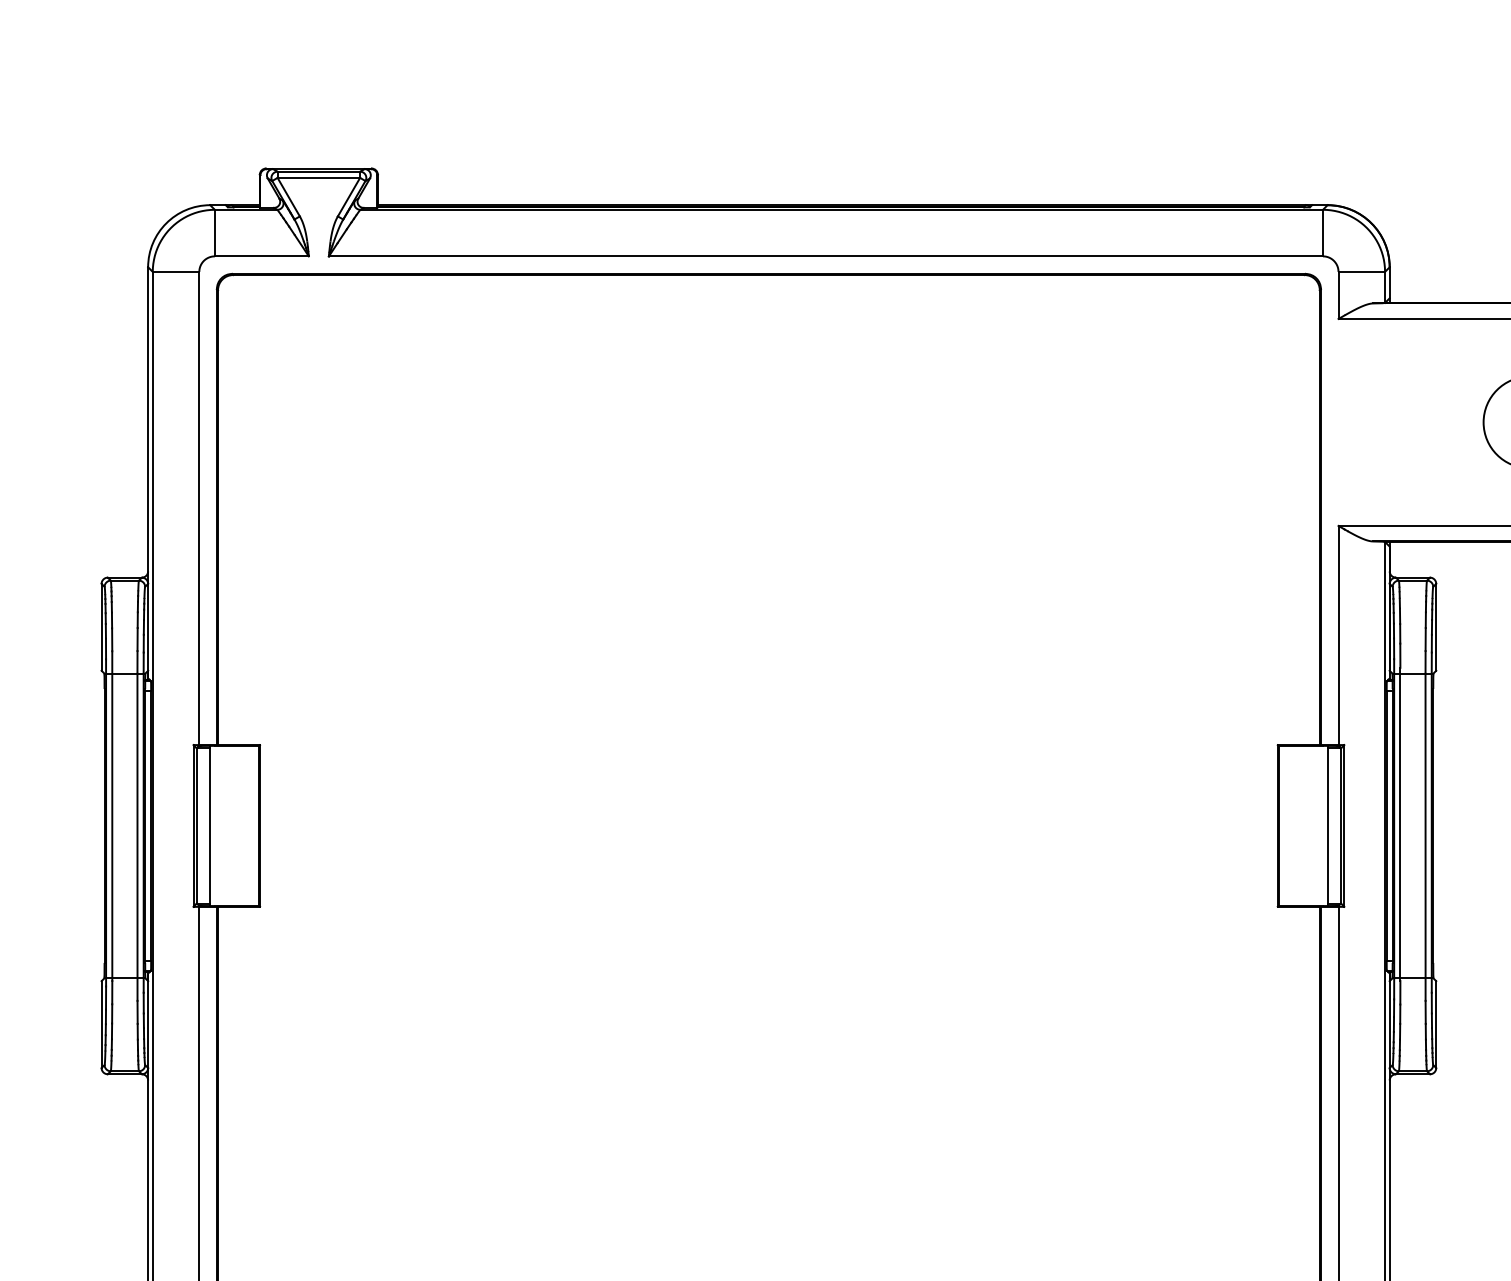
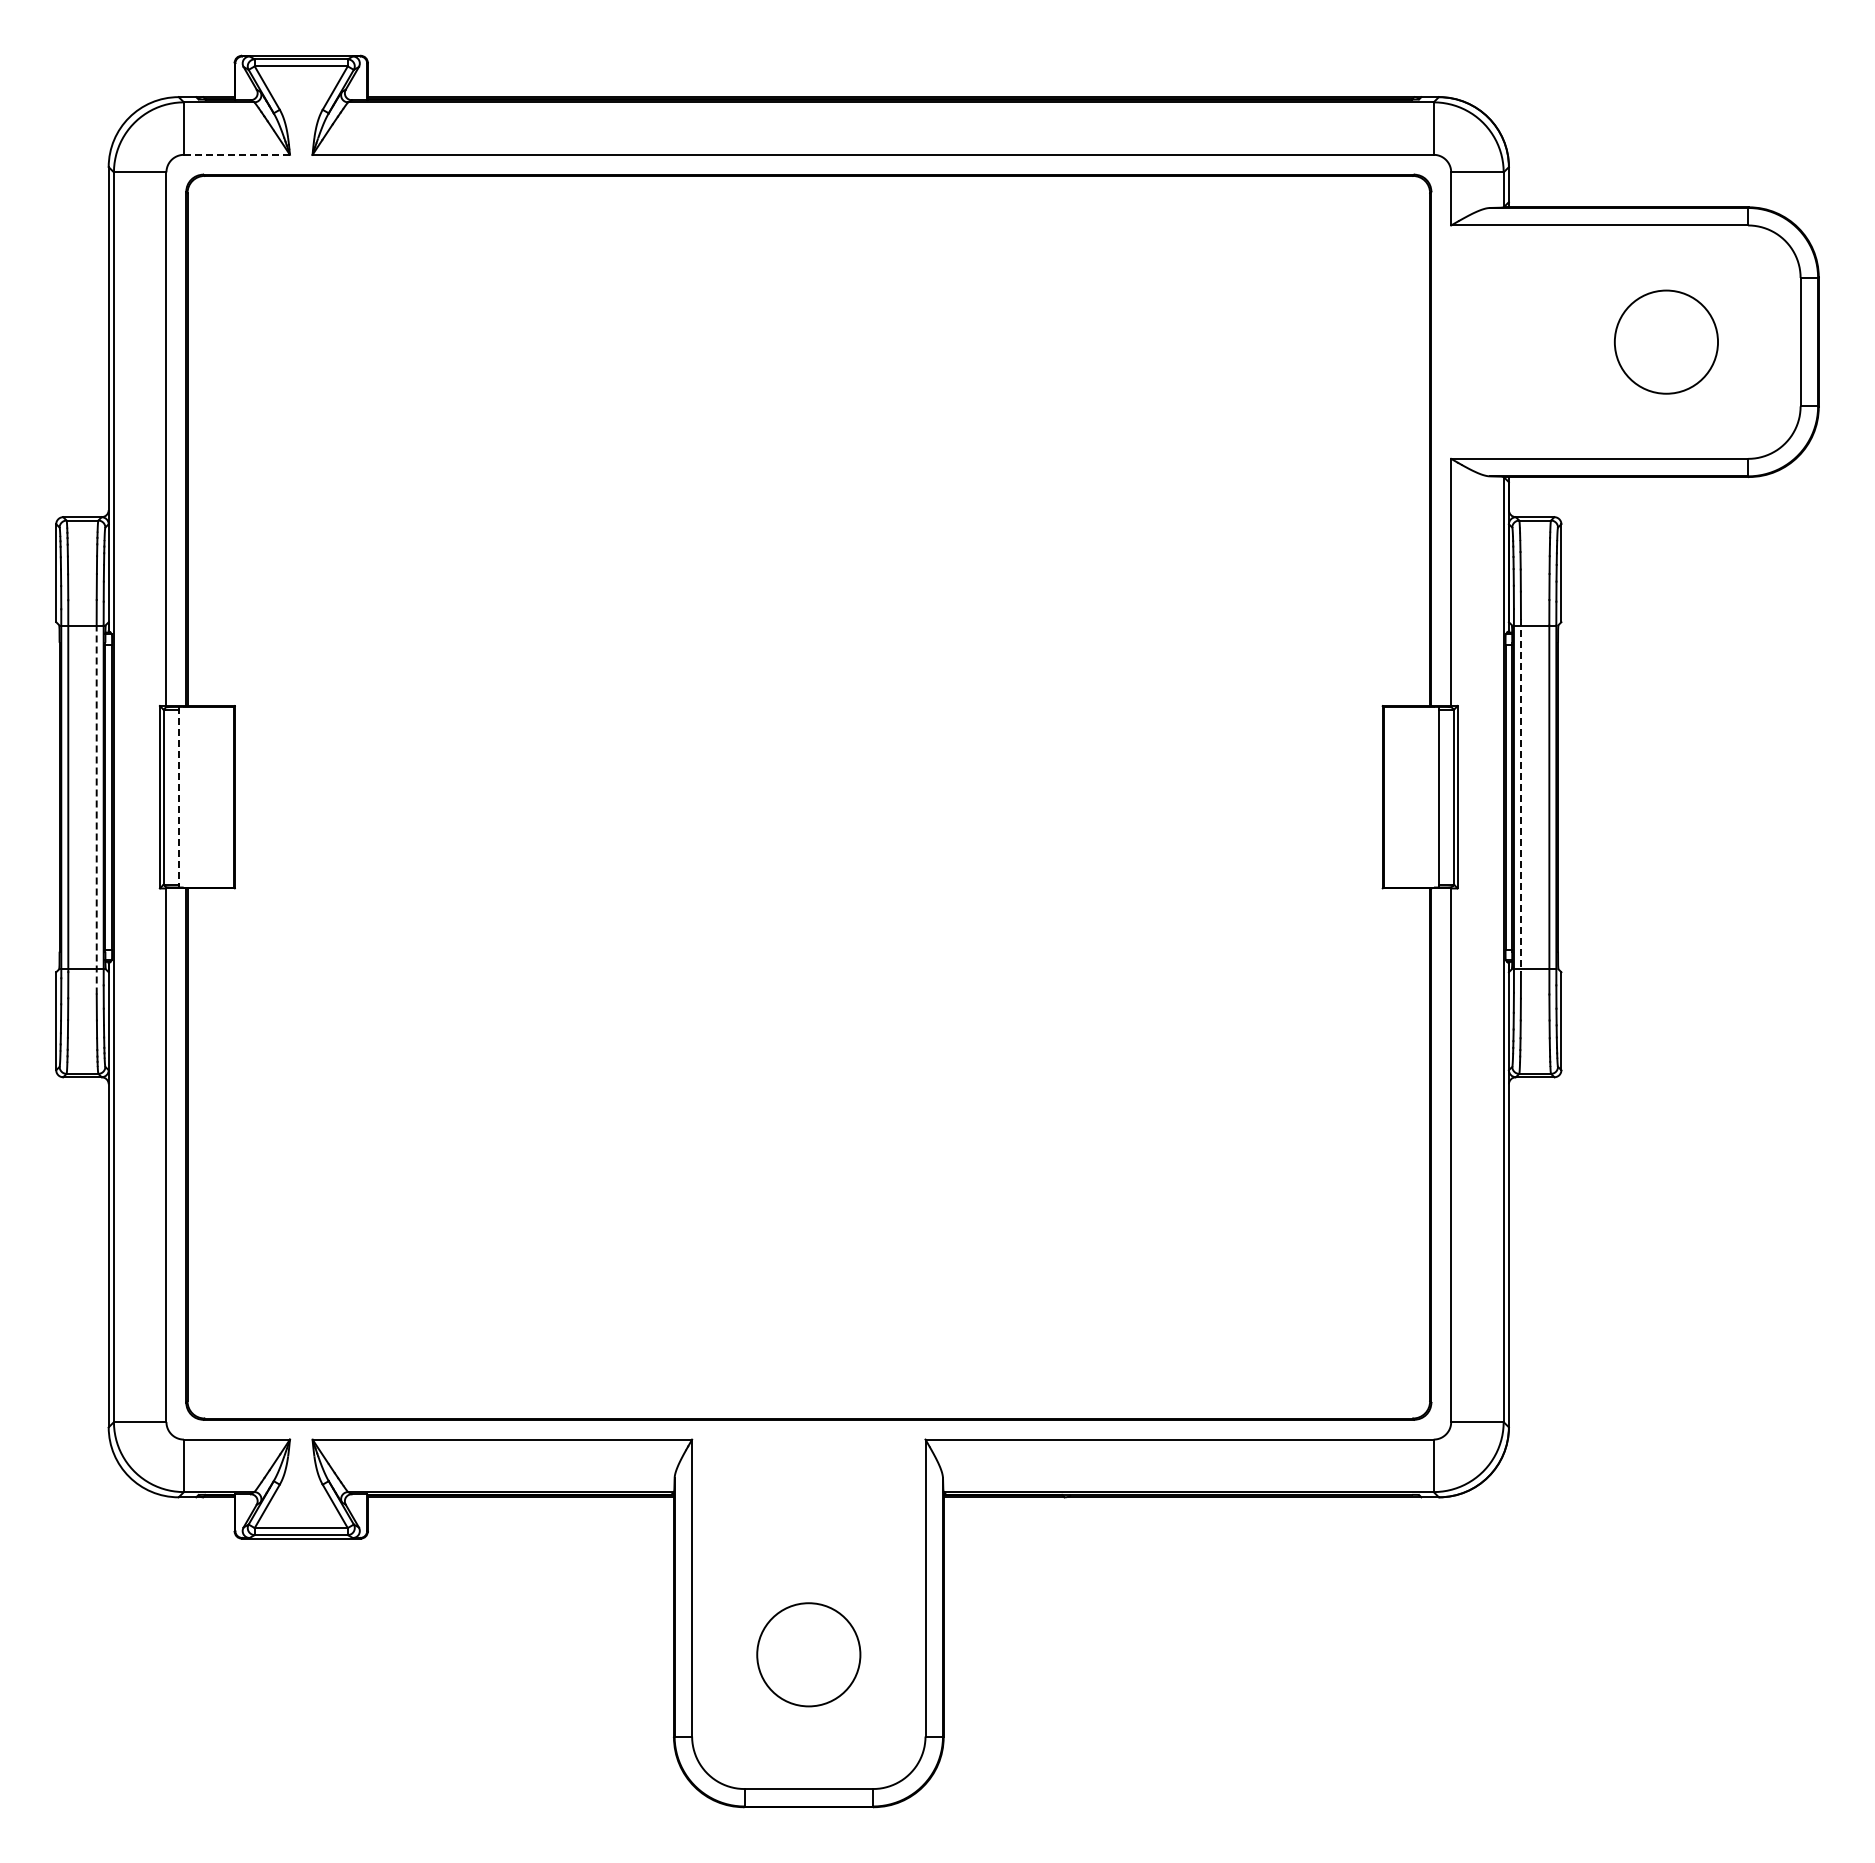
line: (261, 256) -> (236, 154), solid -> dashed
line: (1399, 824) -> (1520, 795), solid -> dashed
line: (210, 826) -> (178, 797), solid -> dashed
line: (137, 836) -> (96, 809), solid -> dashed

